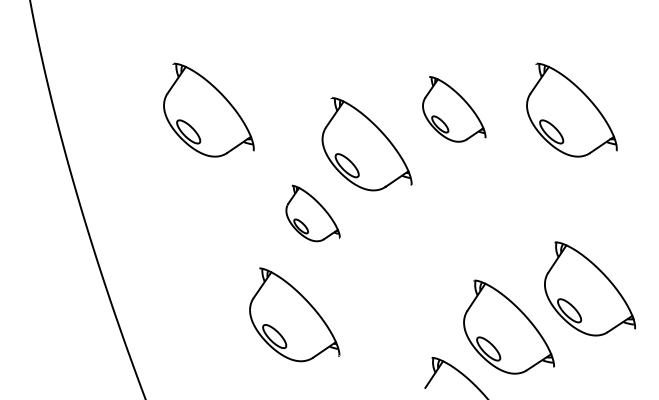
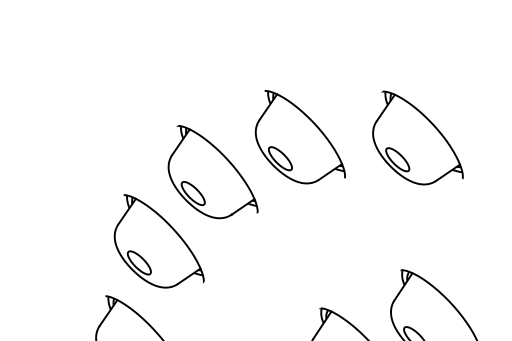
part: (208, 109) -> (54, 137), removed
part: (453, 109) -> (299, 137), size x1.43
part: (312, 213) -> (158, 241), size x1.67

